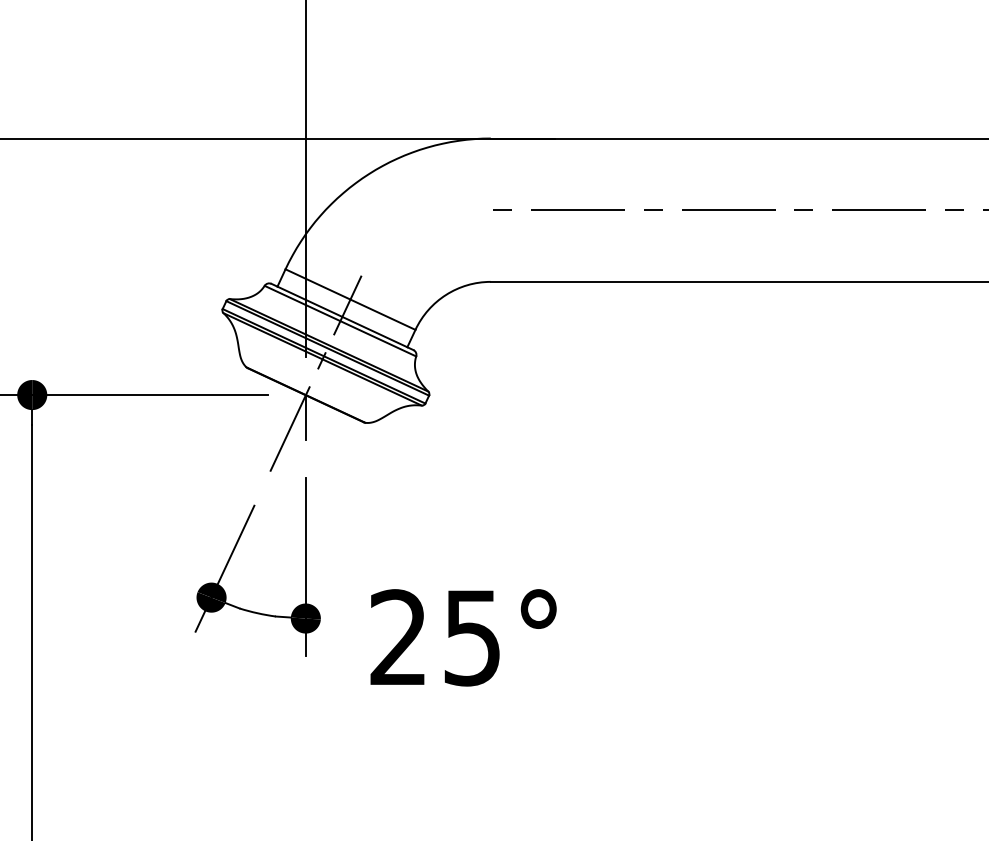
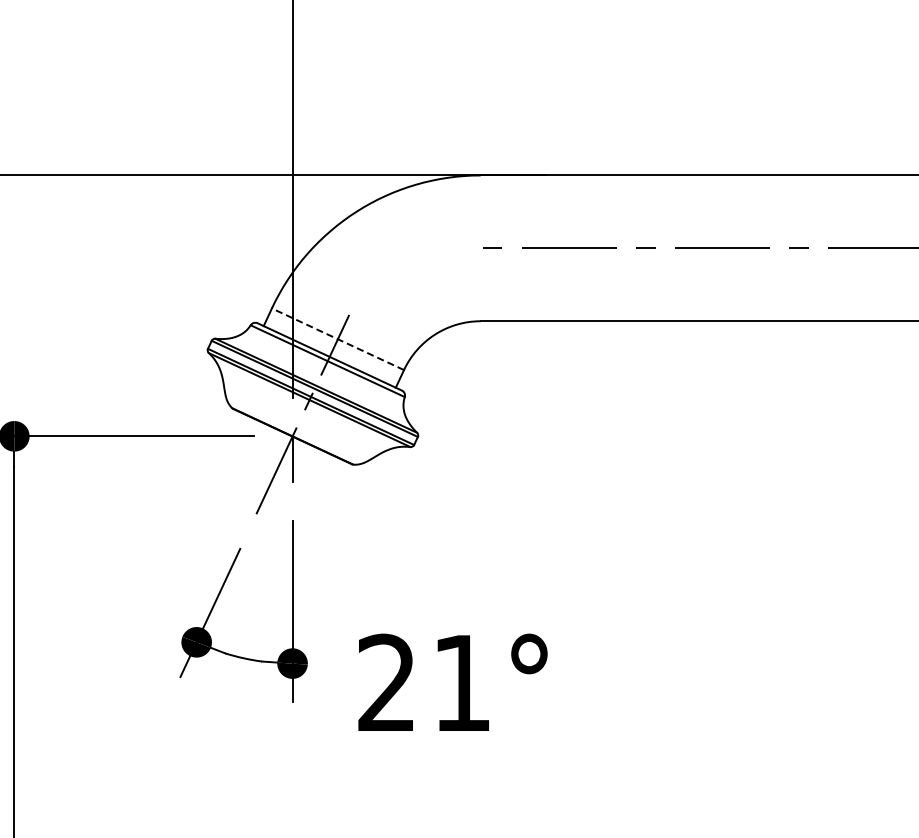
line: (350, 299) -> (337, 339), solid -> dashed
text: (471, 638) -> (461, 683), 25° -> 21°

